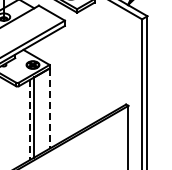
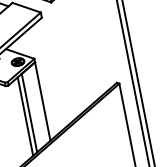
line: (49, 109) -> (42, 102), dashed -> solid
line: (29, 120) -> (25, 117), dashed -> solid

